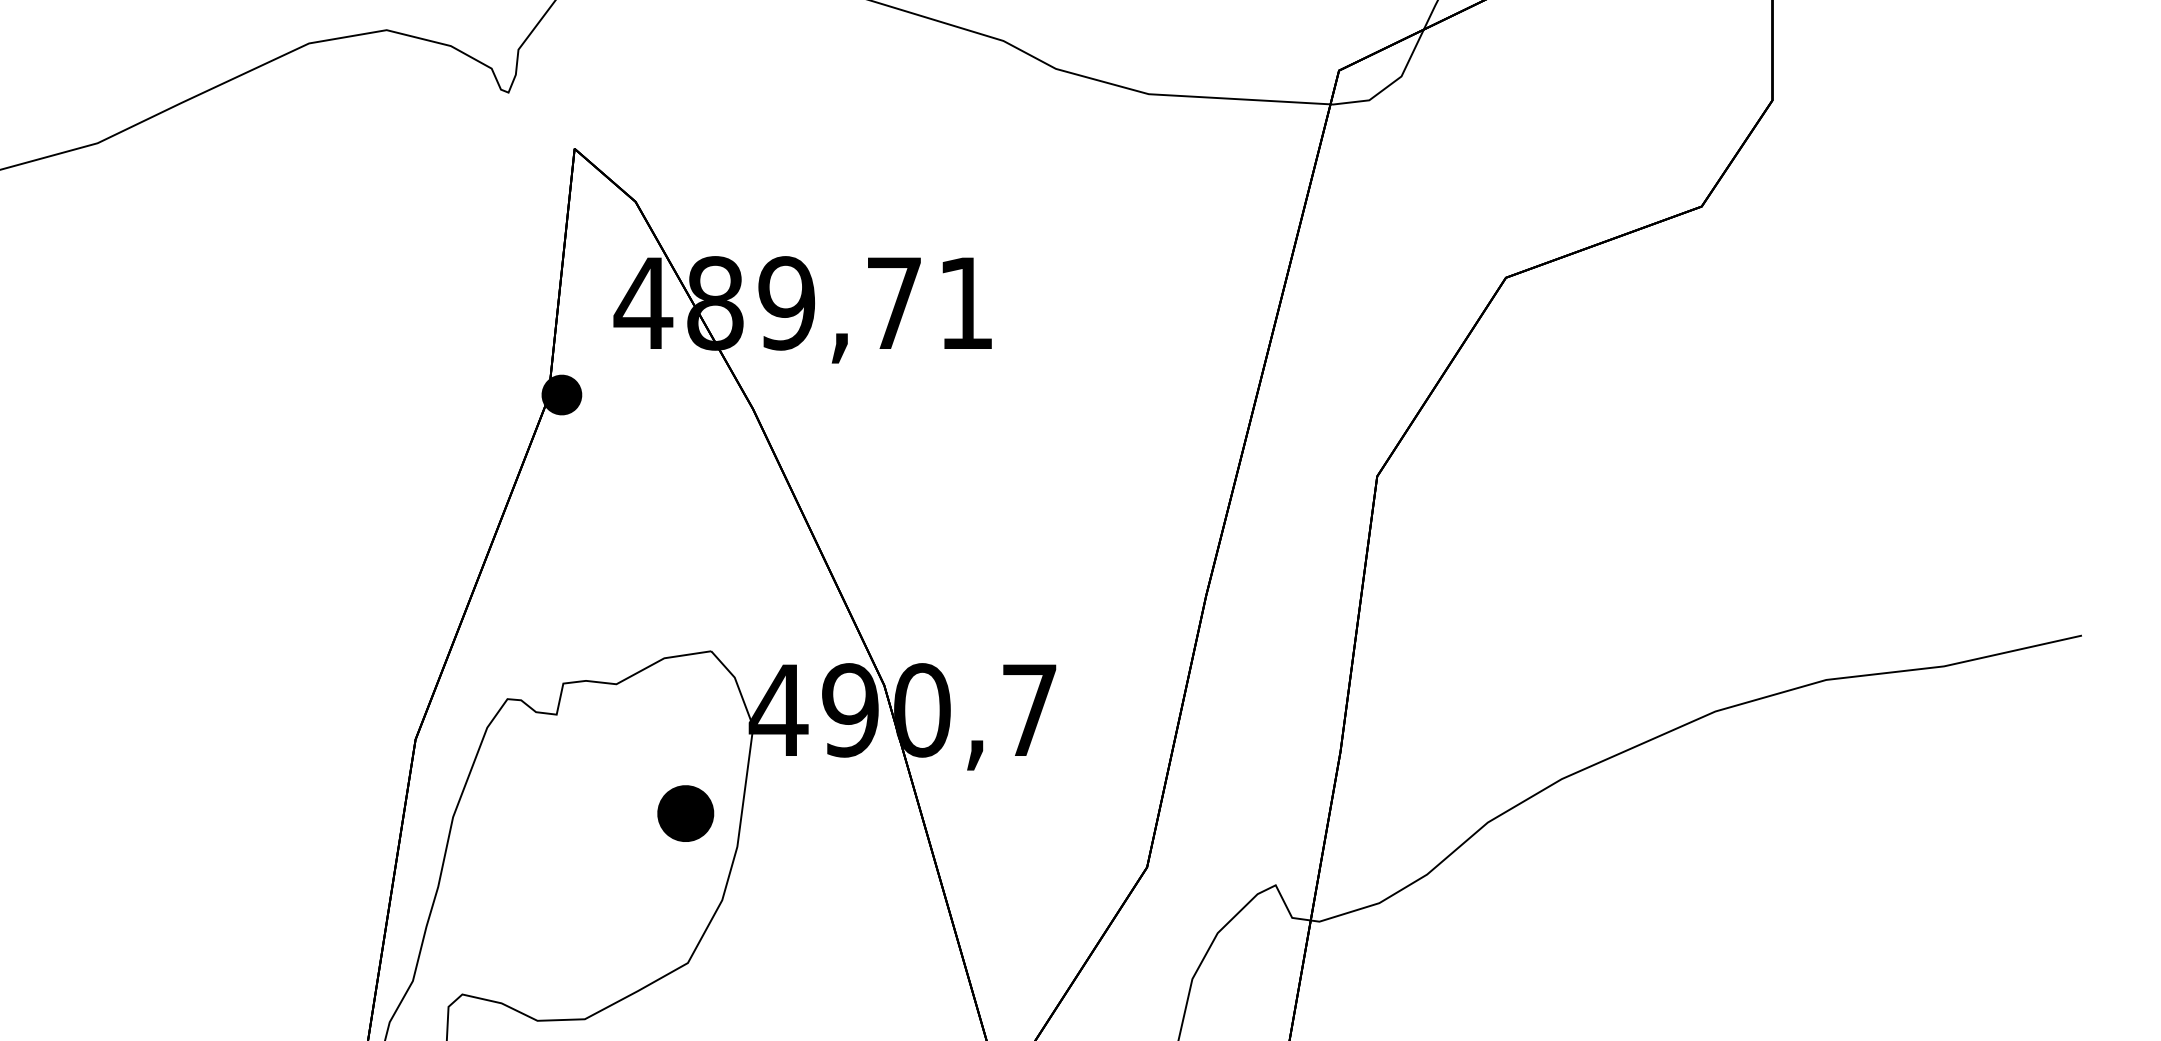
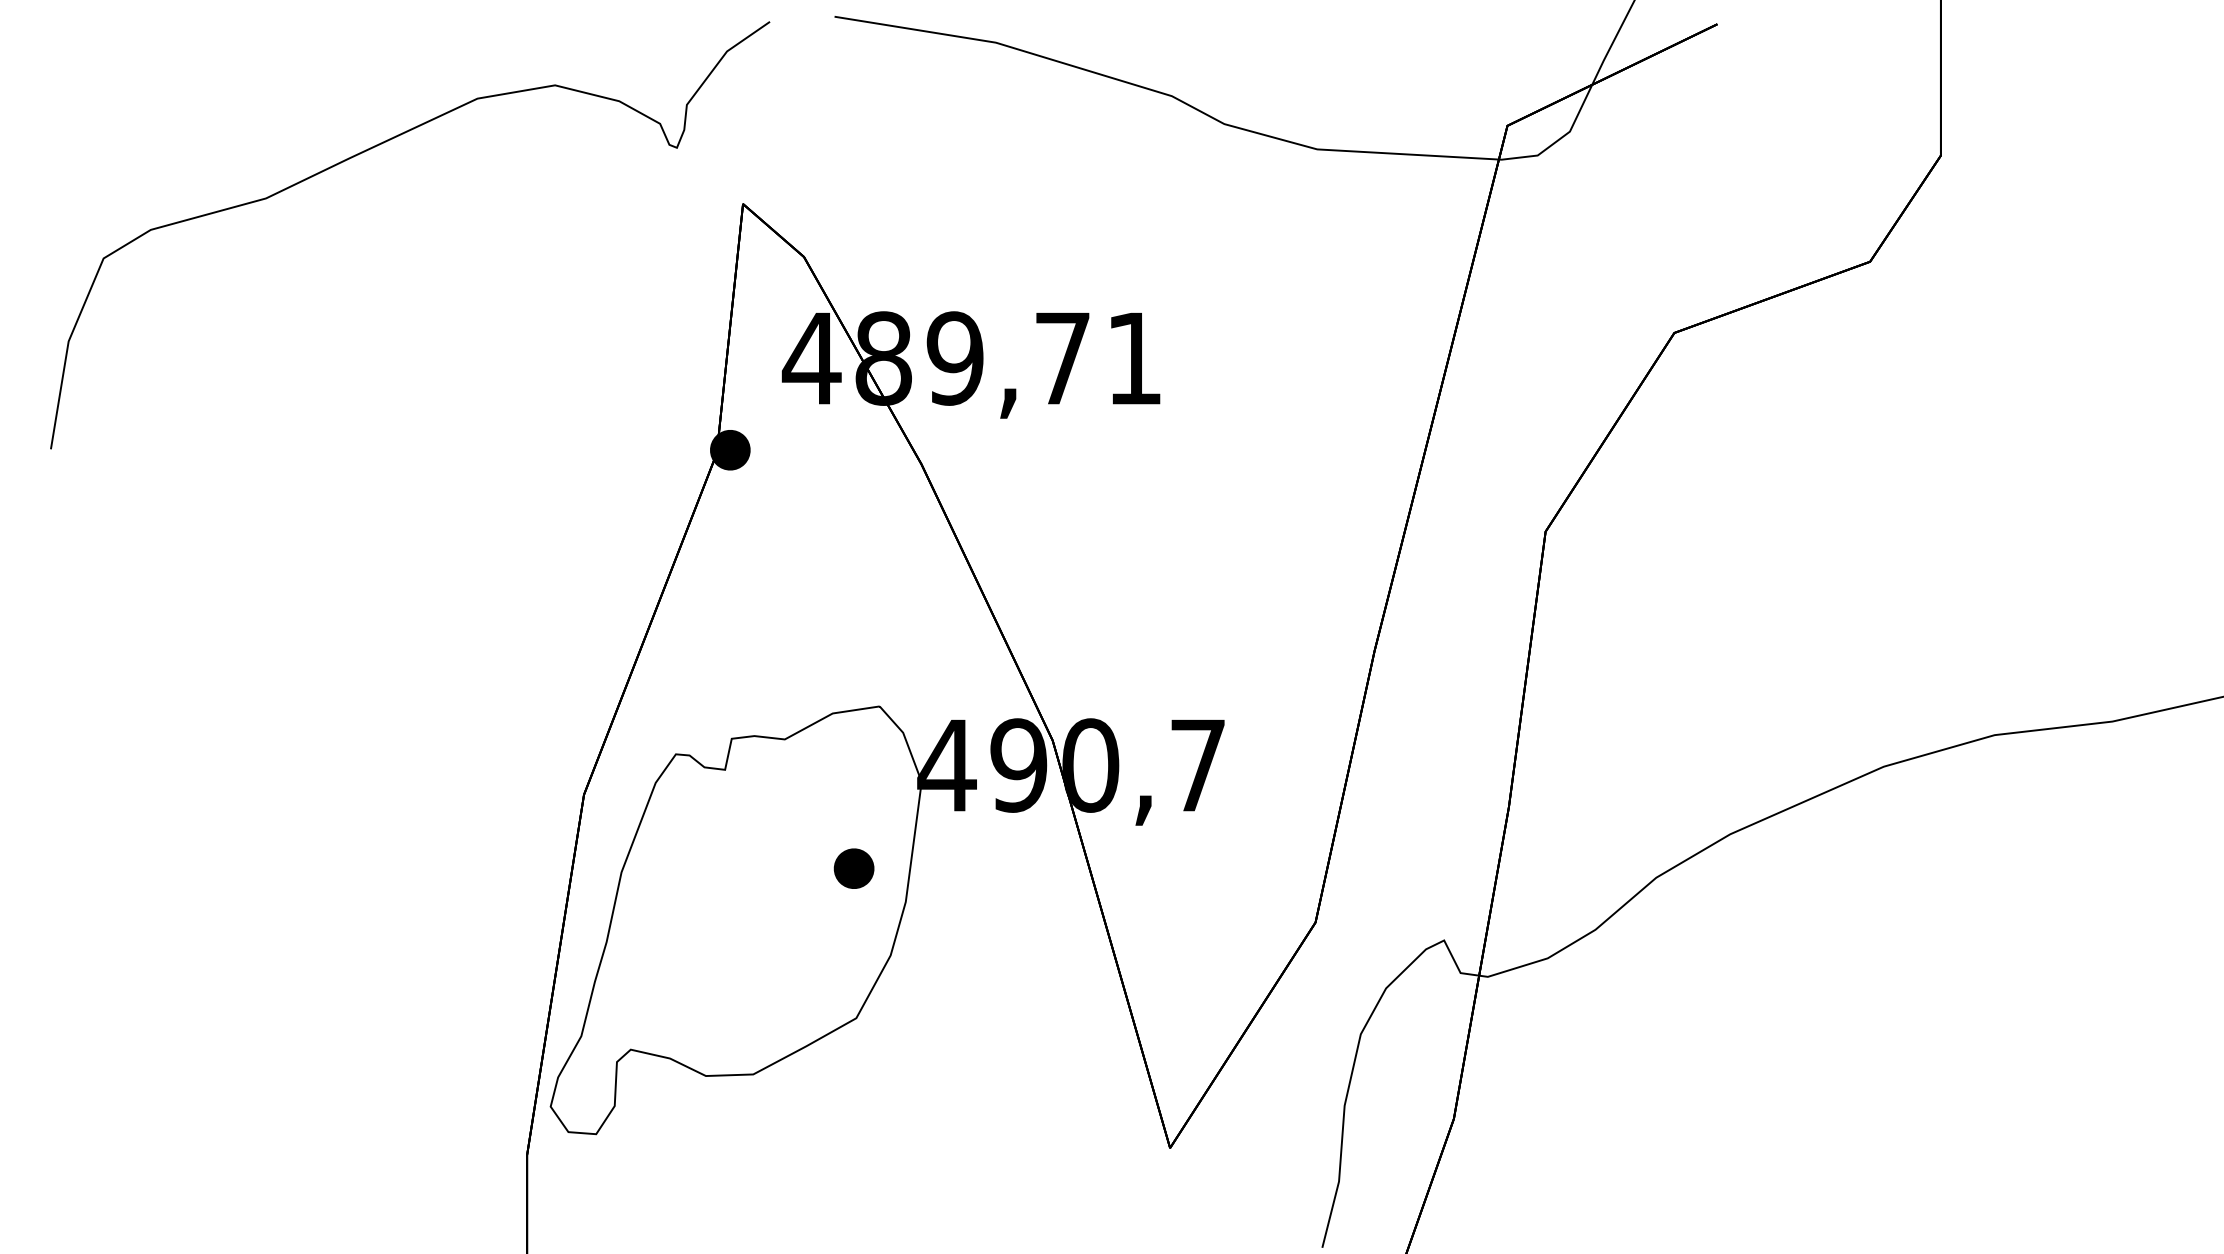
part: (685, 813) -> (853, 868), size x0.71

